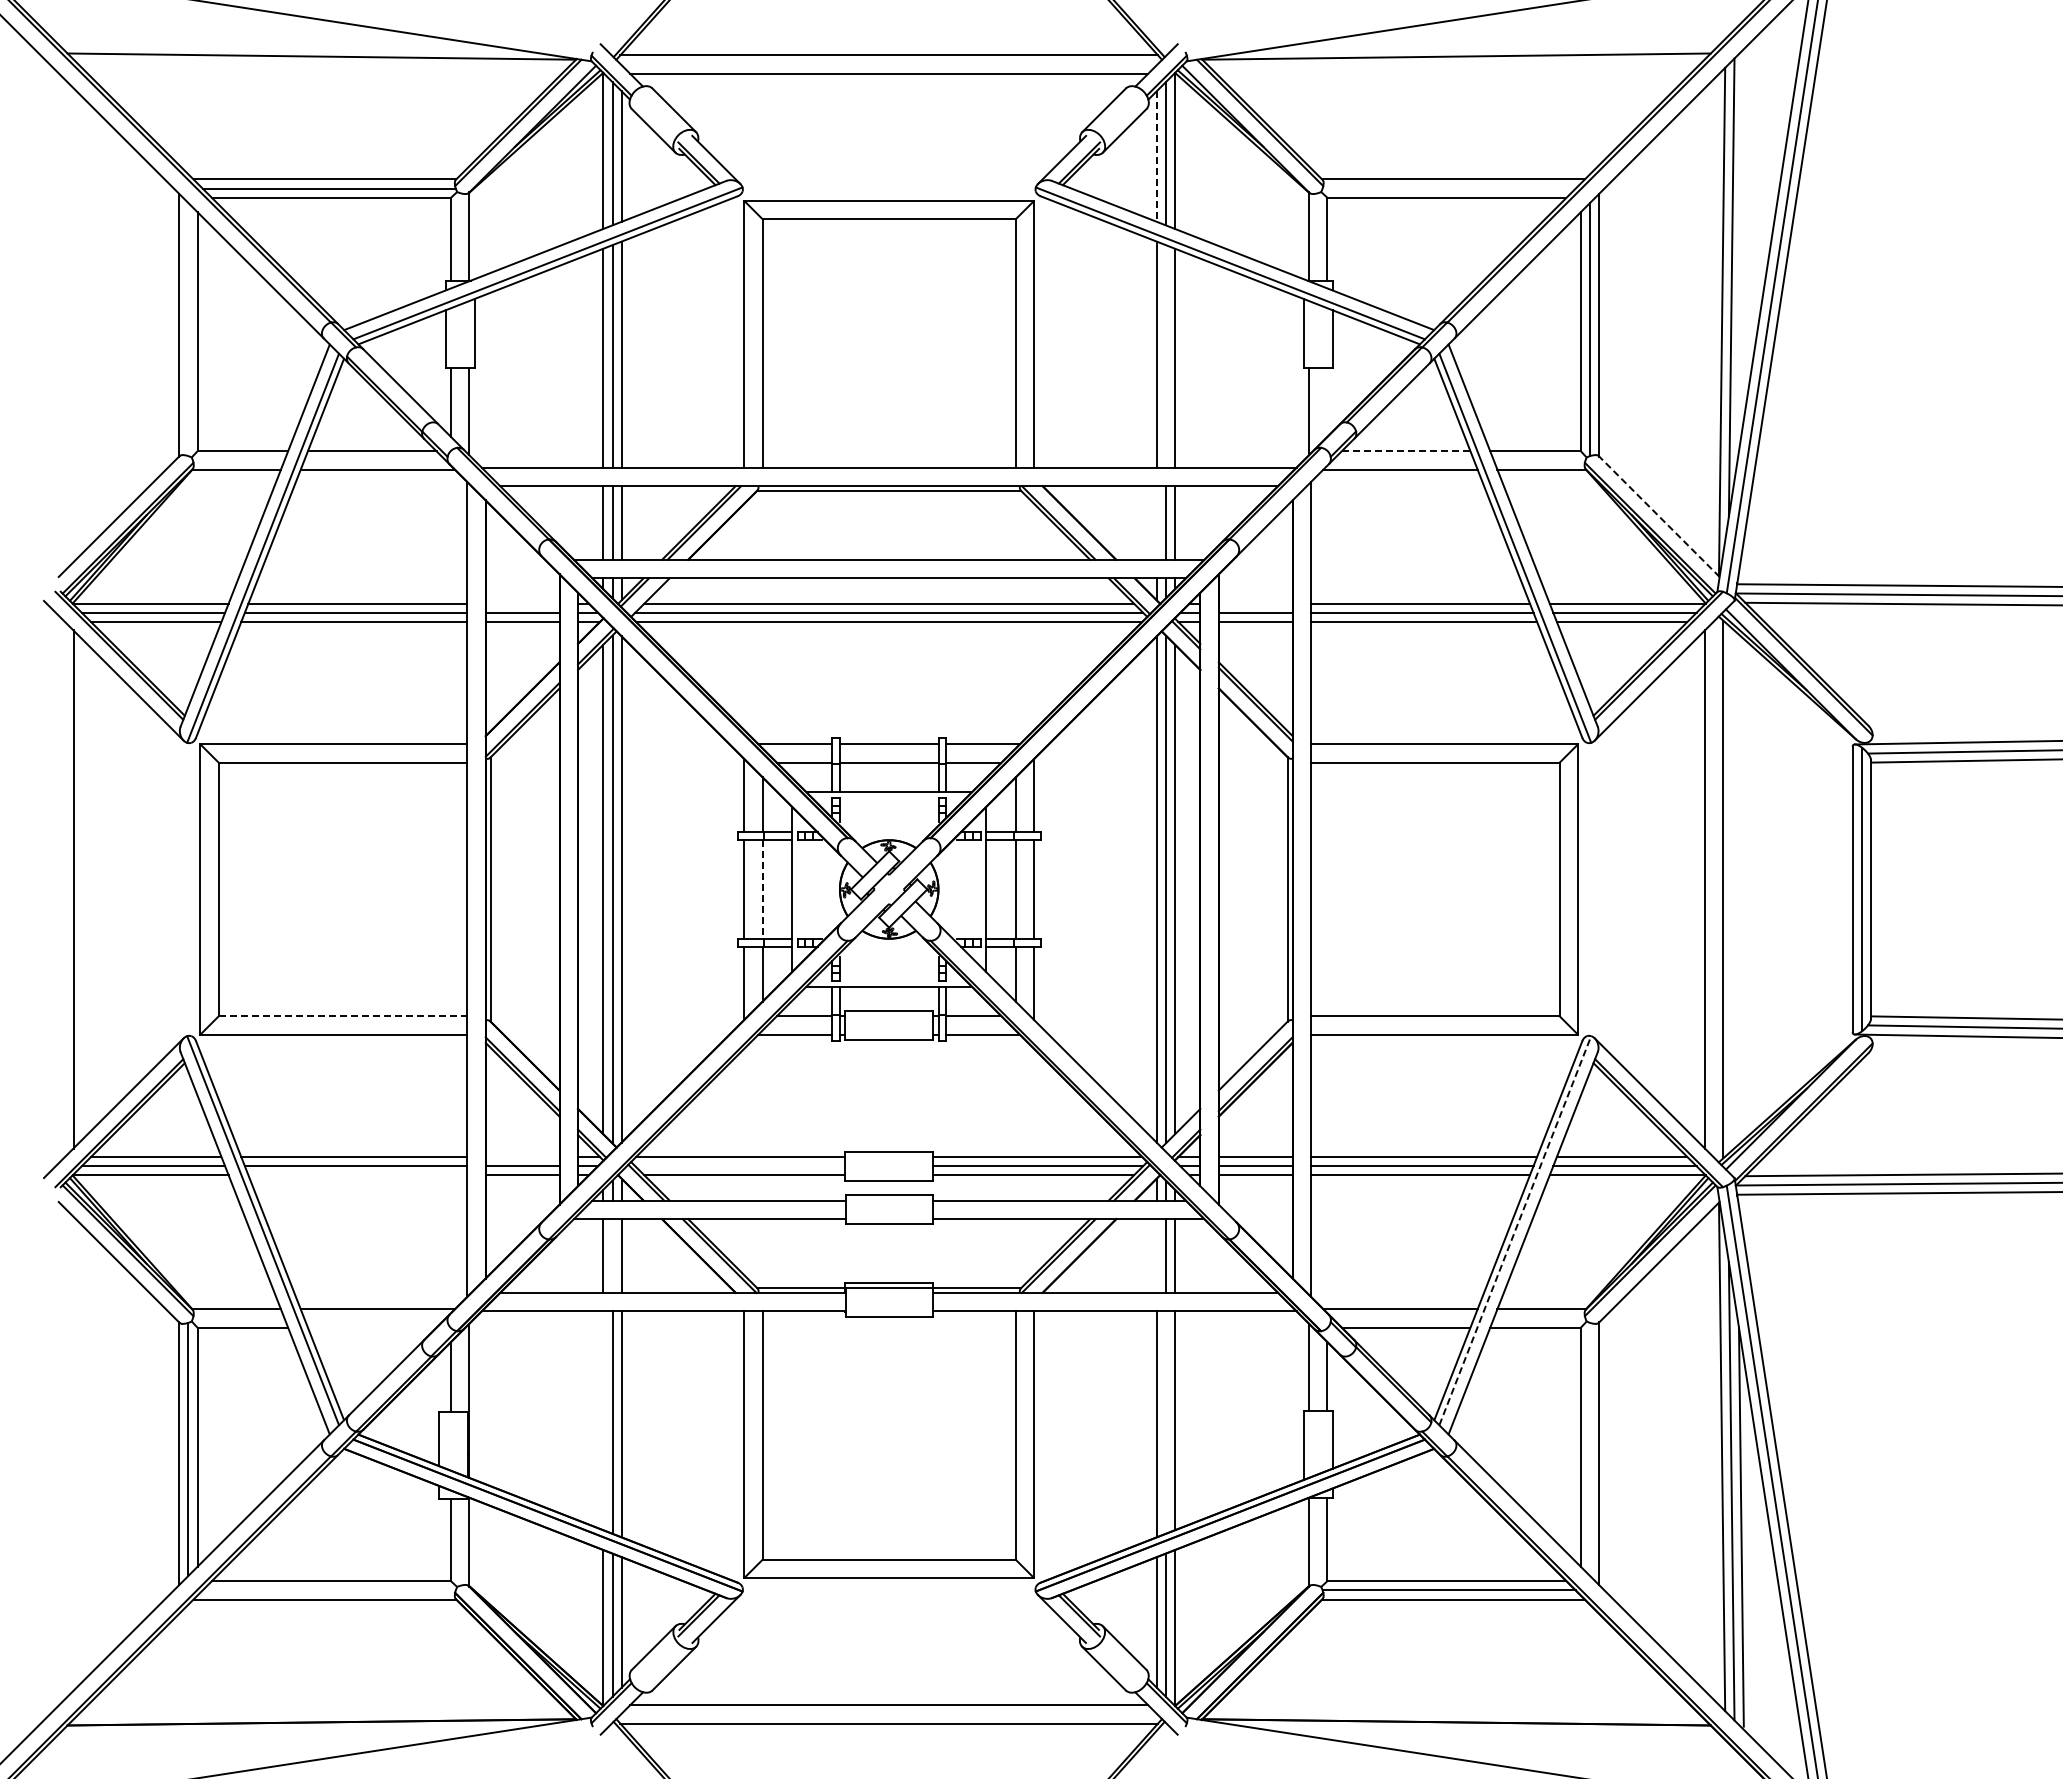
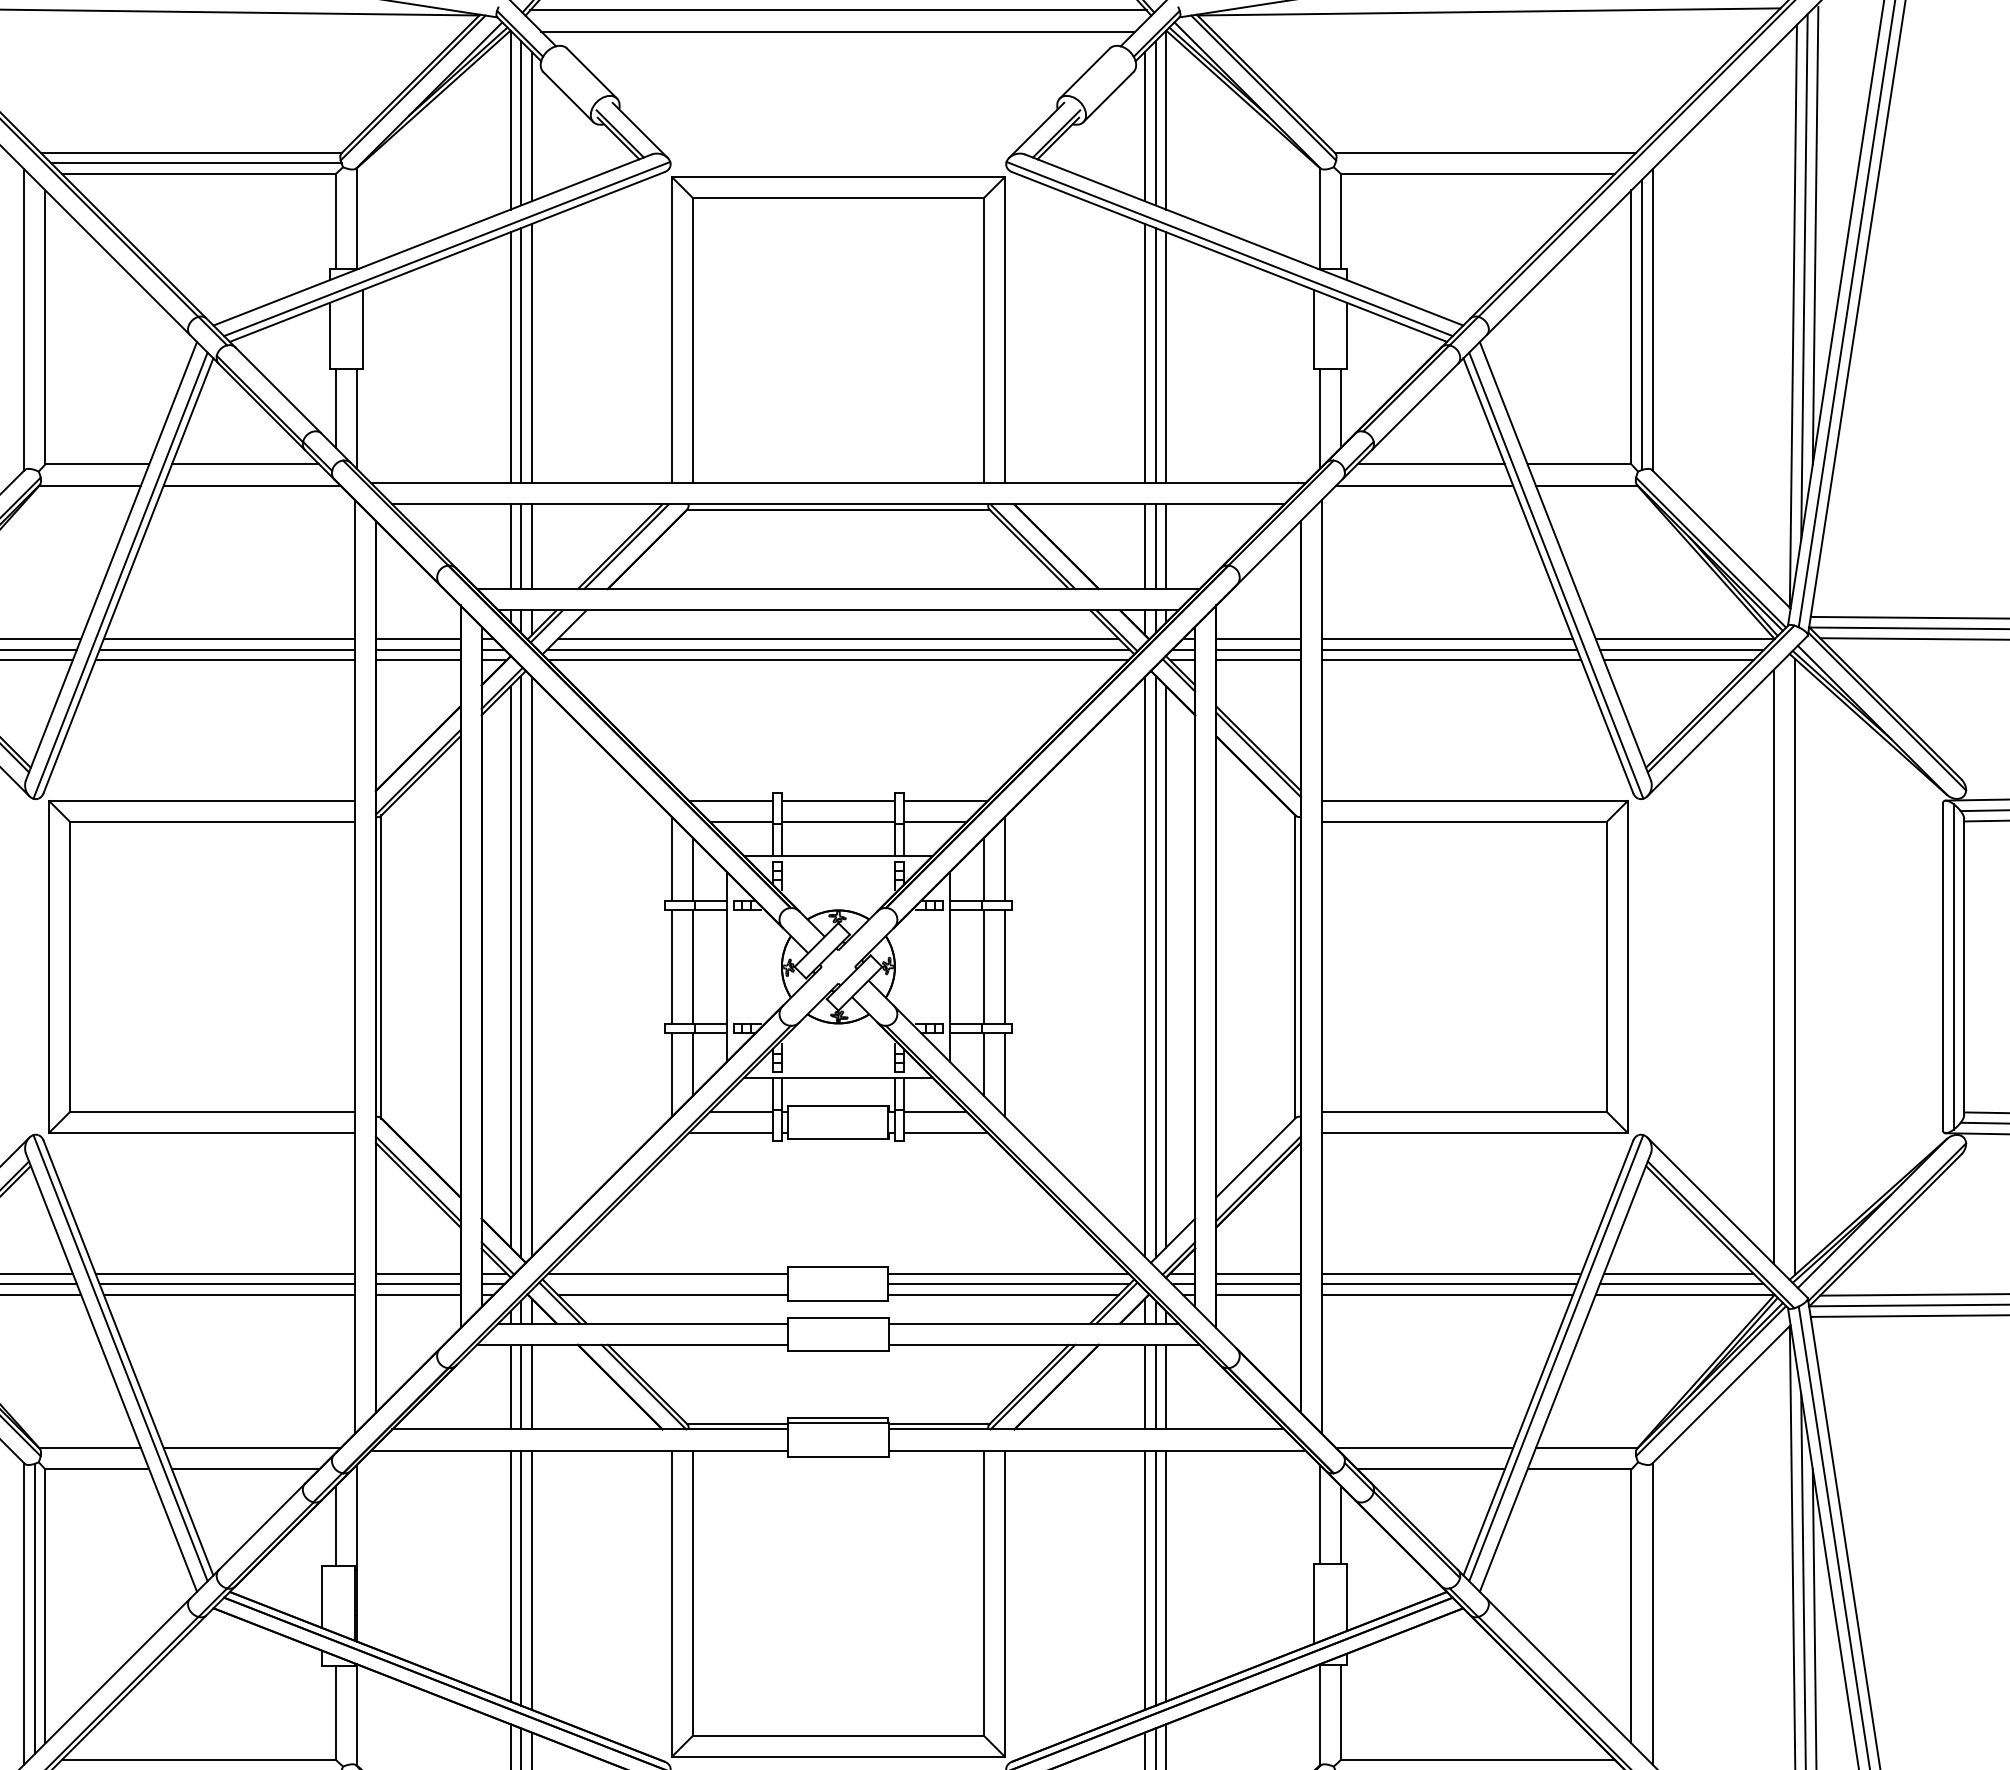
line: (1156, 157) -> (1144, 127), dashed -> solid
line: (1740, 251) -> (1814, 235), added
line: (1165, 356) -> (1155, 355), added
line: (1327, 402) -> (1340, 408), added
line: (1406, 451) -> (1431, 464), dashed -> solid
line: (1658, 516) -> (1720, 539), dashed -> solid
line: (1156, 522) -> (1144, 546), added
line: (522, 603) -> (417, 639), added
line: (1255, 603) -> (1258, 639), added
line: (762, 889) -> (693, 966), dashed -> solid
line: (343, 1016) -> (212, 1112), dashed -> solid
line: (522, 1156) -> (417, 1273), added
line: (357, 1175) -> (228, 1294), added
line: (1515, 1230) -> (1556, 1357), dashed -> solid
line: (612, 1255) -> (521, 1386), added
line: (1156, 1255) -> (1144, 1386), added
line: (371, 1327) -> (244, 1469), added
line: (603, 1420) -> (510, 1575), added
line: (1165, 1422) -> (1155, 1578), added

